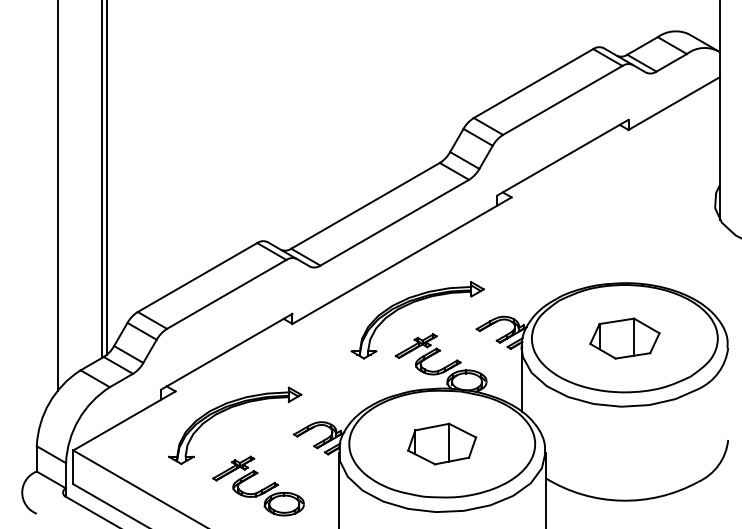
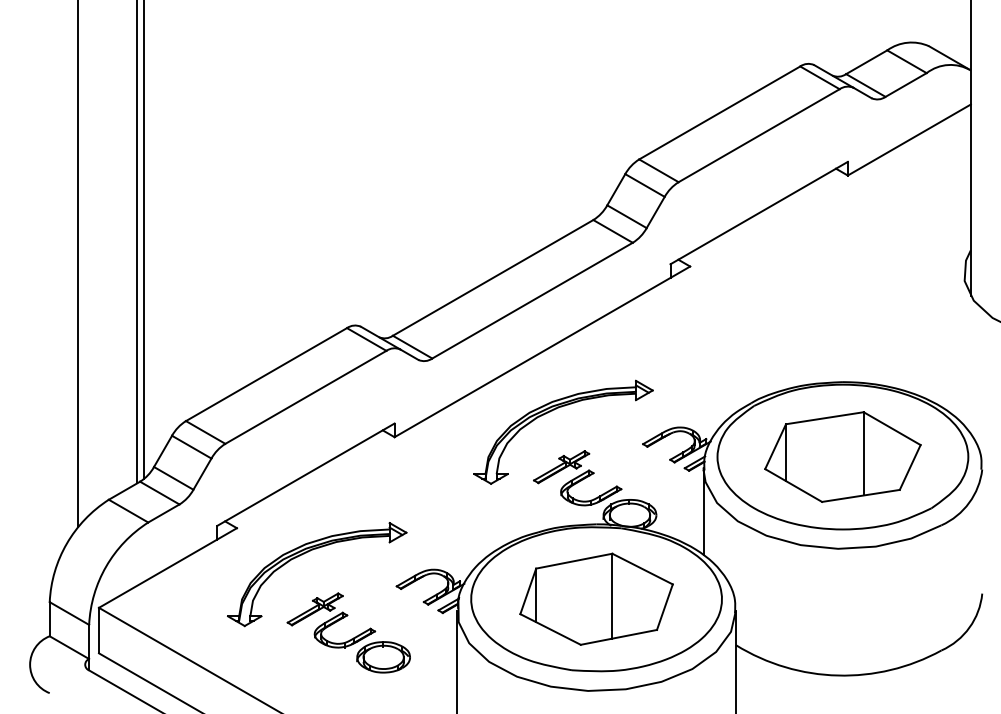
part: (624, 338) -> (842, 456), size x1.67
part: (441, 443) -> (595, 598), size x1.67
part: (258, 485) -> (348, 632), moved

